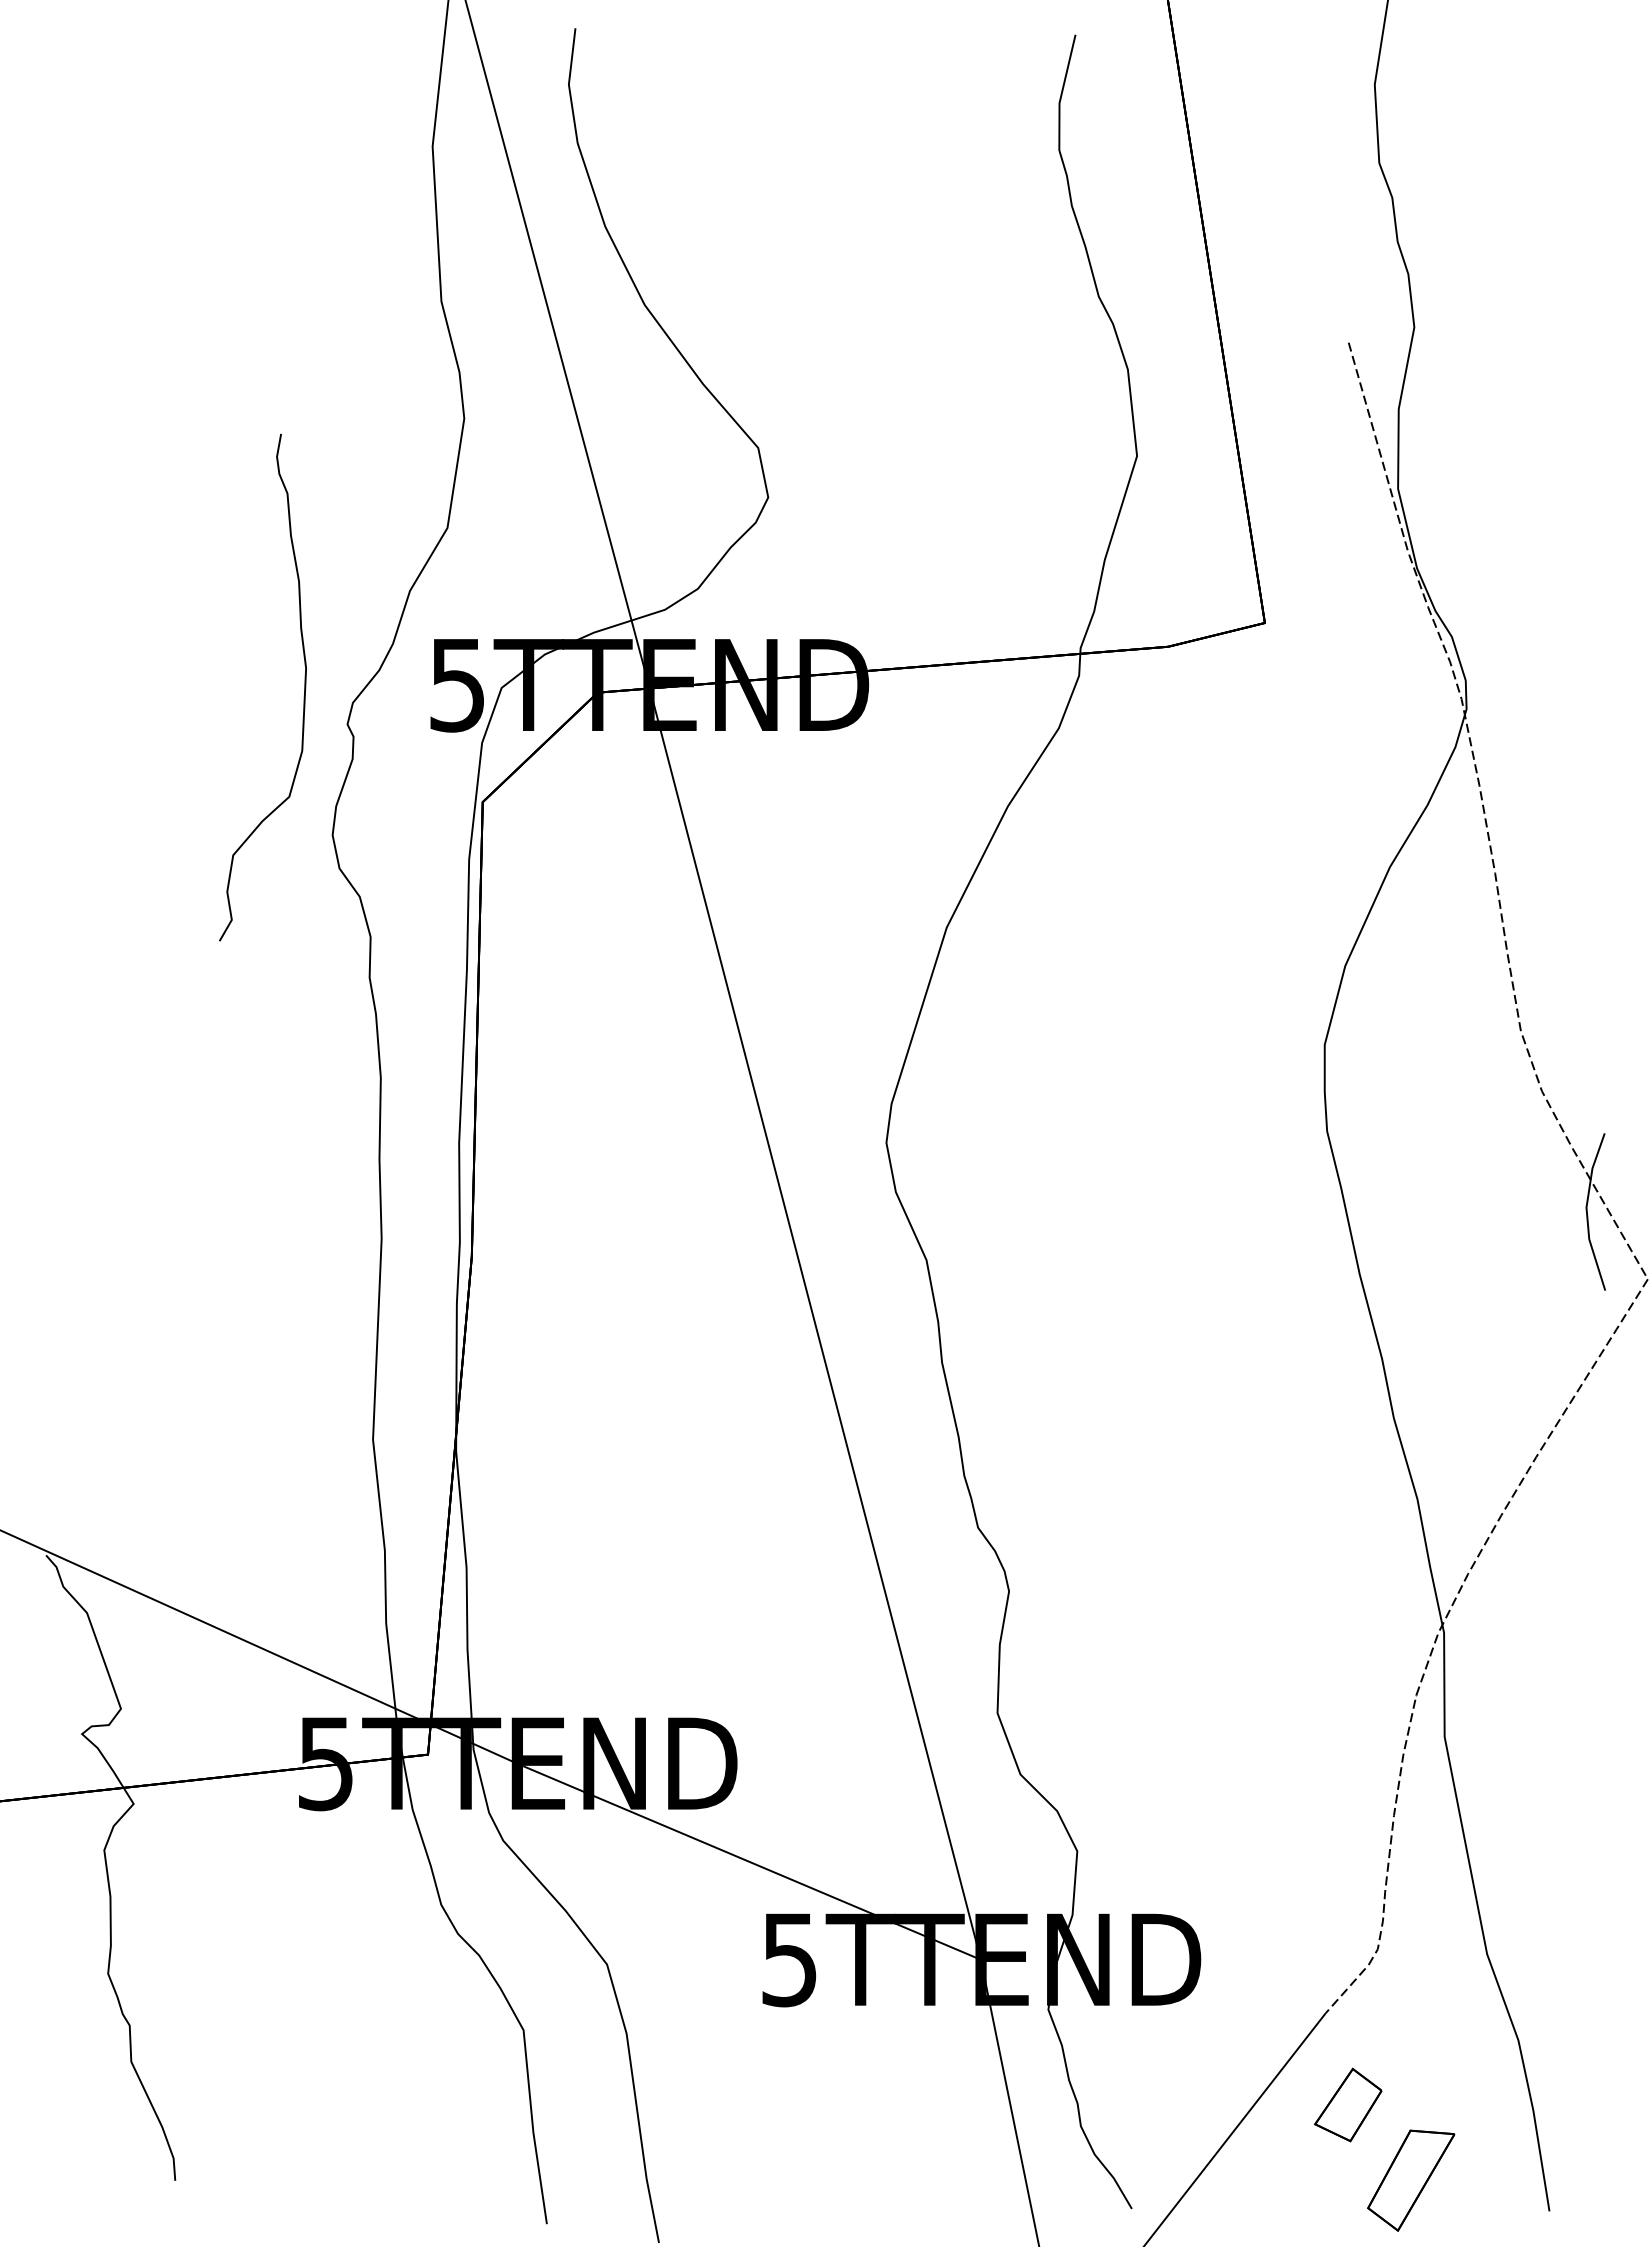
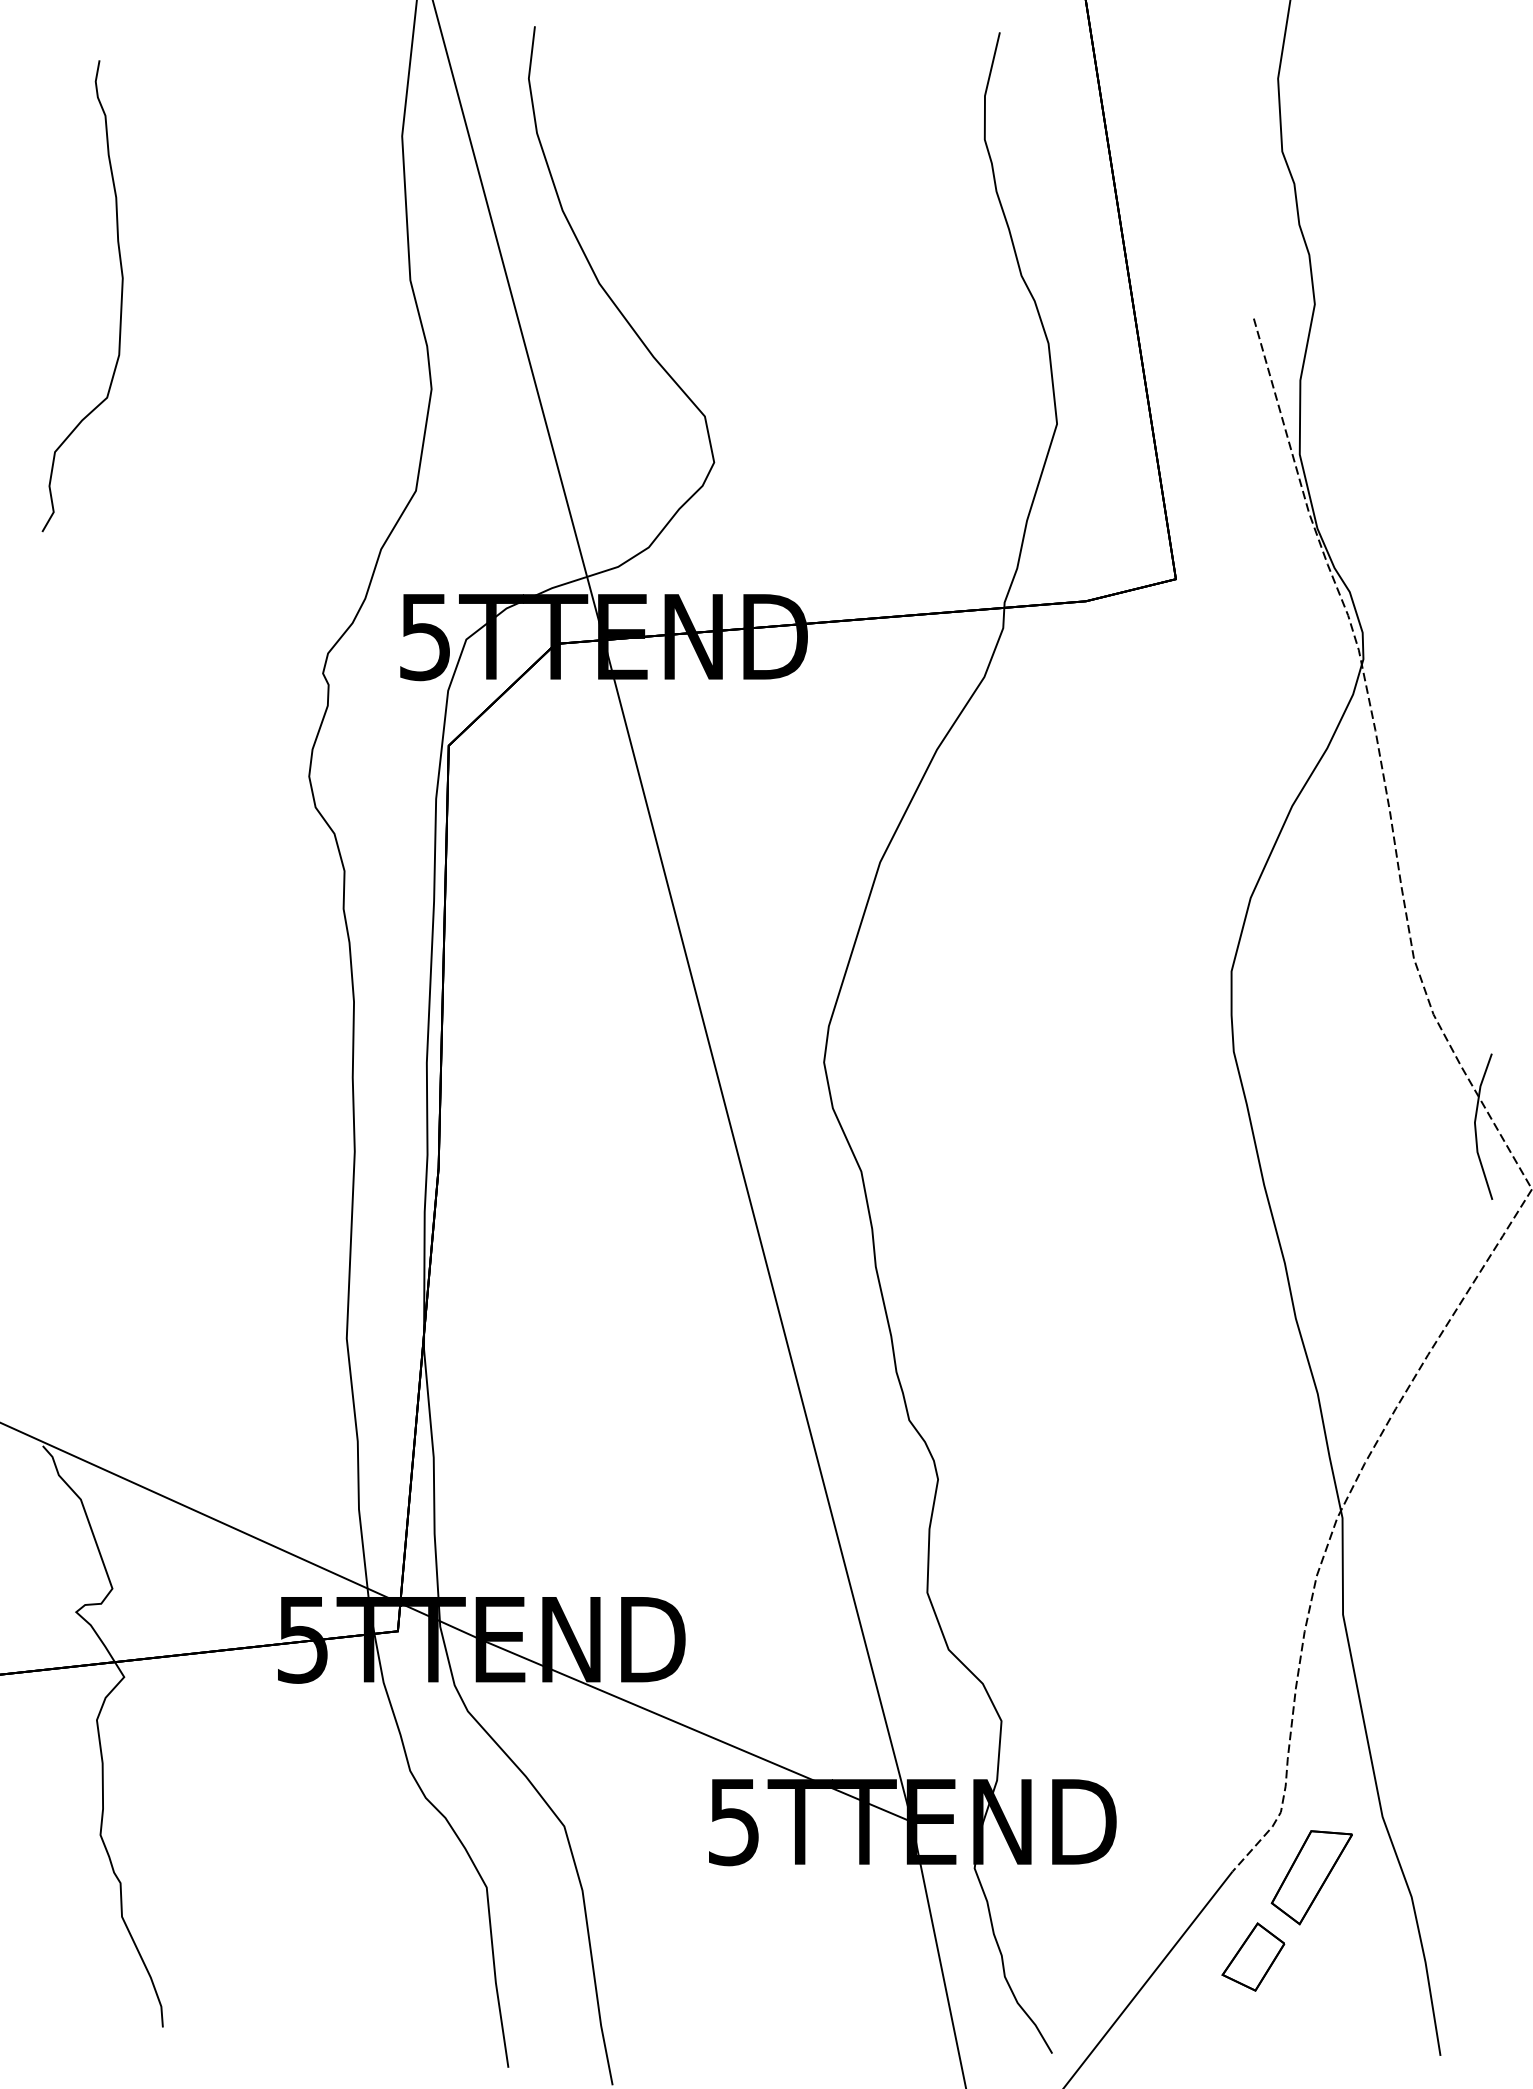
curve: (303, 696) -> (120, 304), moved
part: (1411, 2180) -> (1312, 1877), moved

